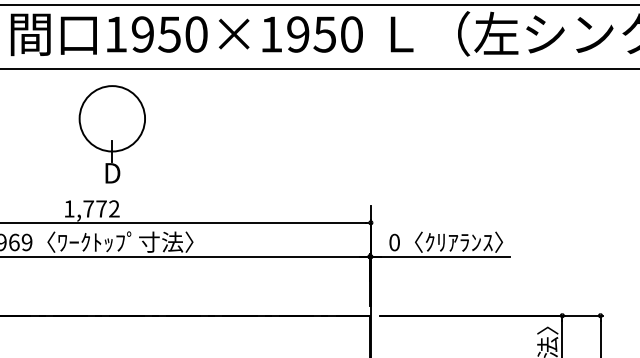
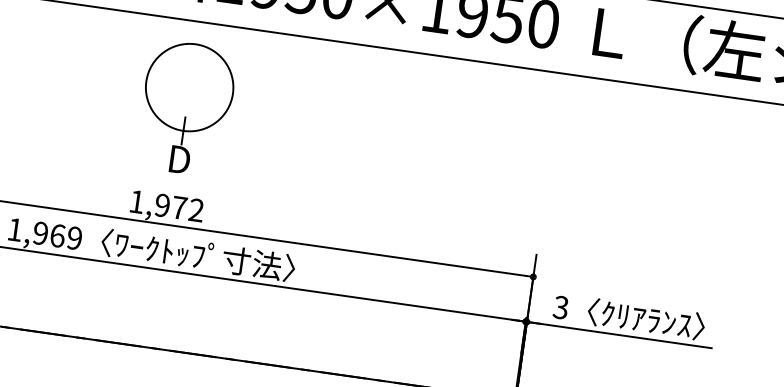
part: (111, 134) -> (185, 108), moved
text: (88, 208) -> (162, 204), 1,772 -> 1,972
text: (394, 242) -> (560, 307), 0 -> 3

